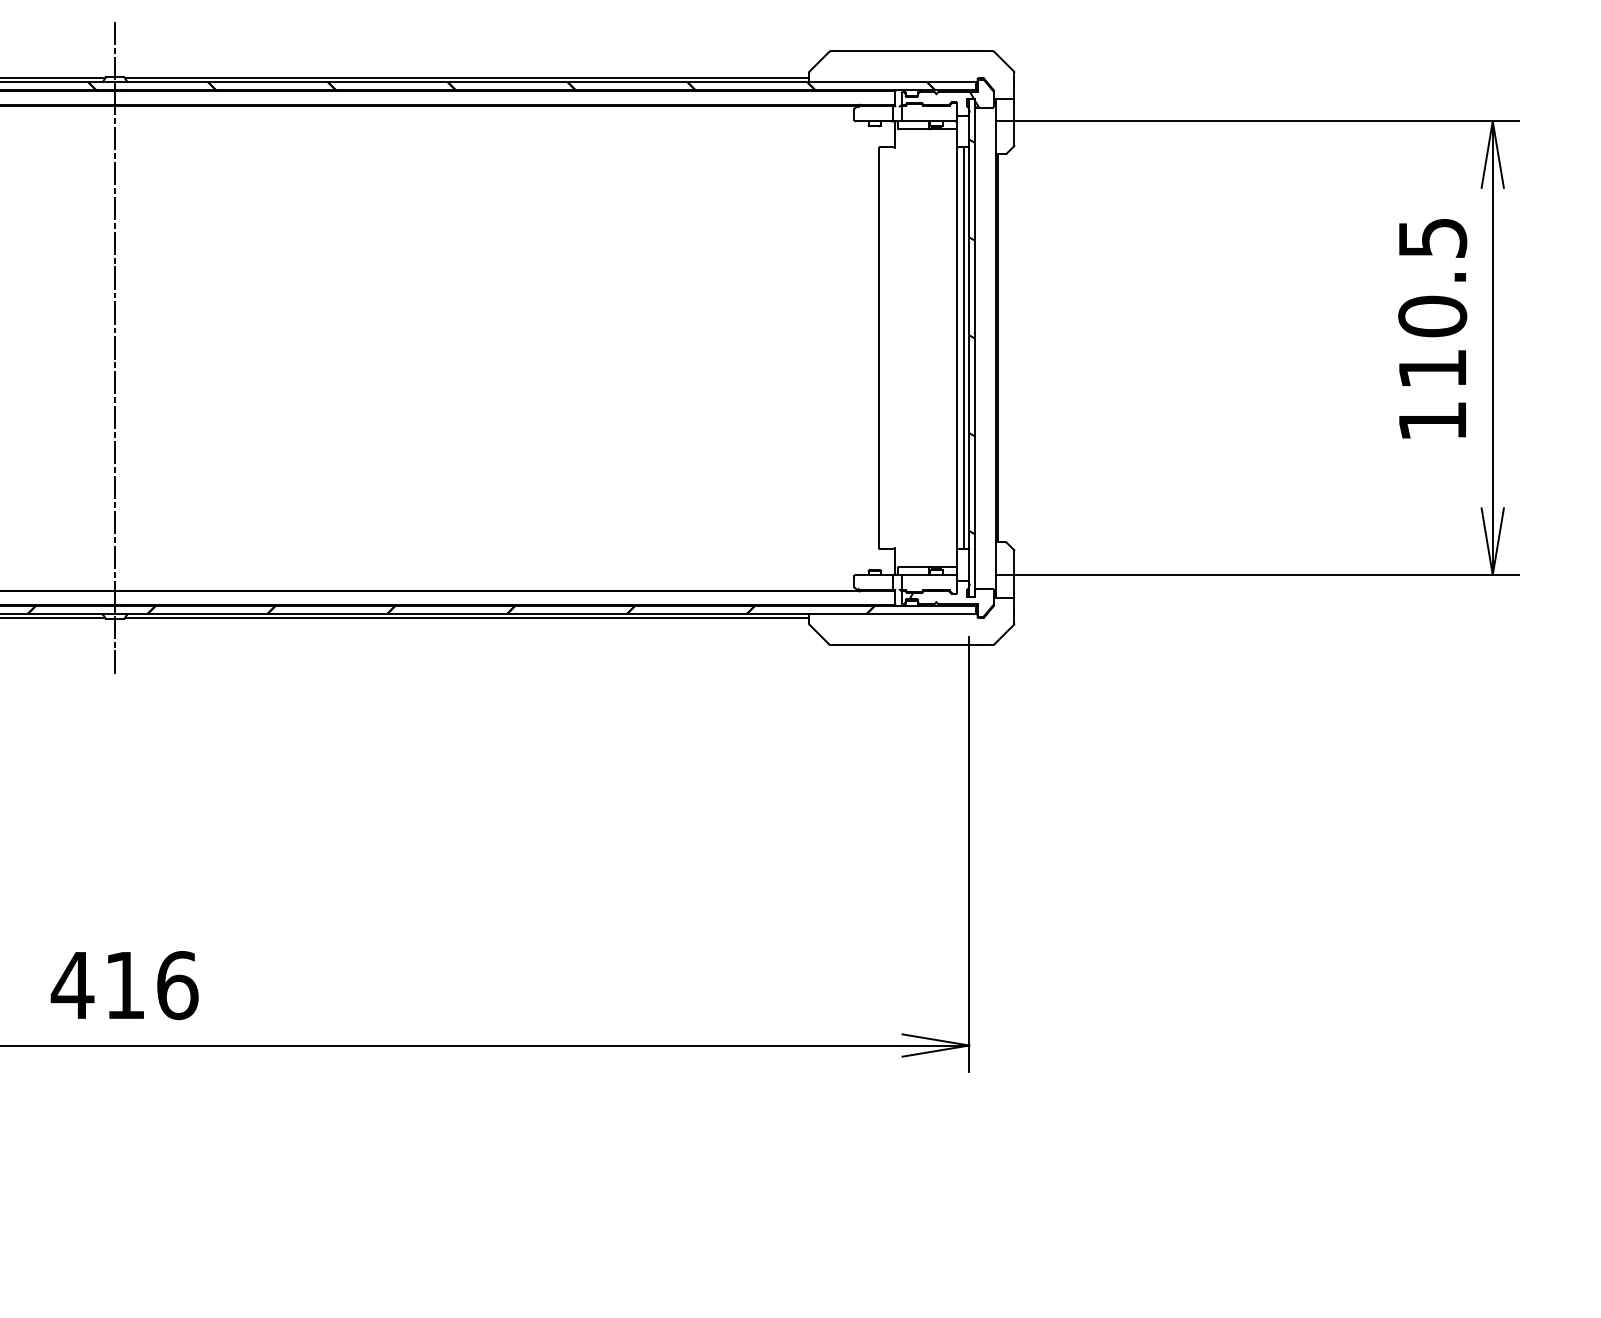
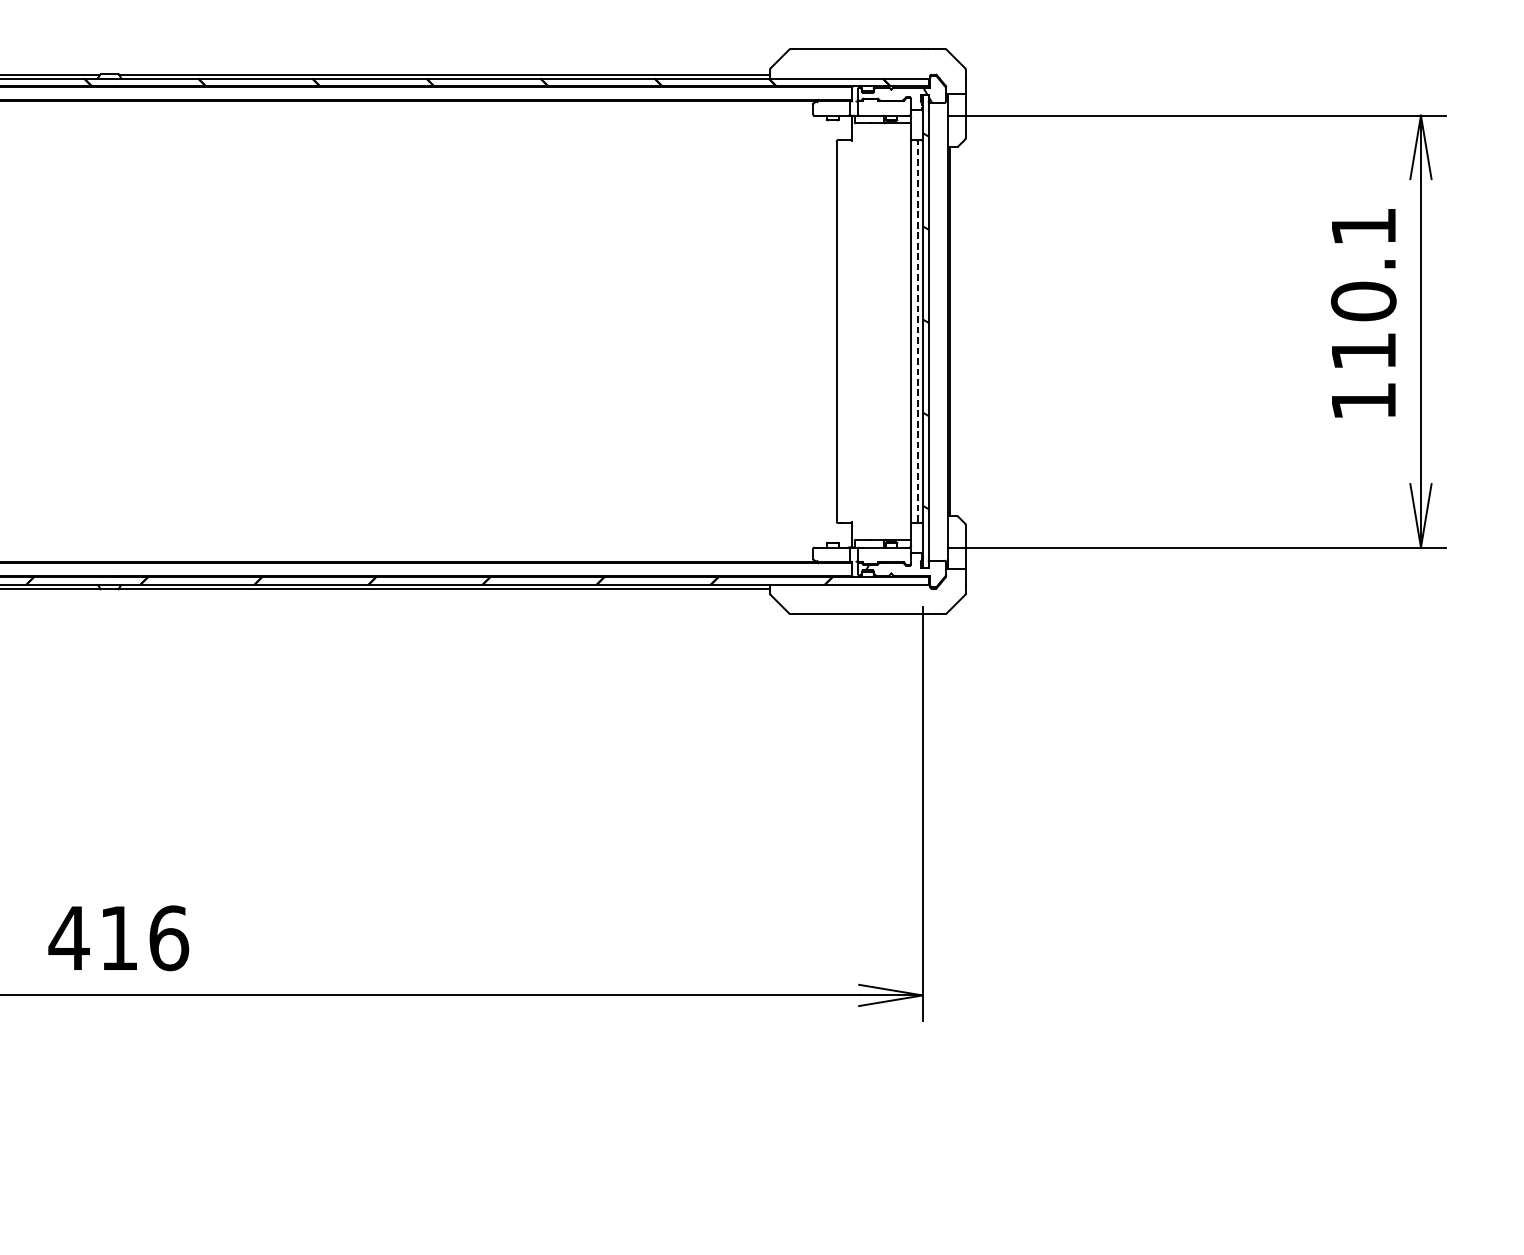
text: (1433, 238) -> (1364, 227), 110.5 -> 110.1
line: (115, 348) -> (109, 331), removed
line: (963, 348) -> (917, 331), solid -> dashed

